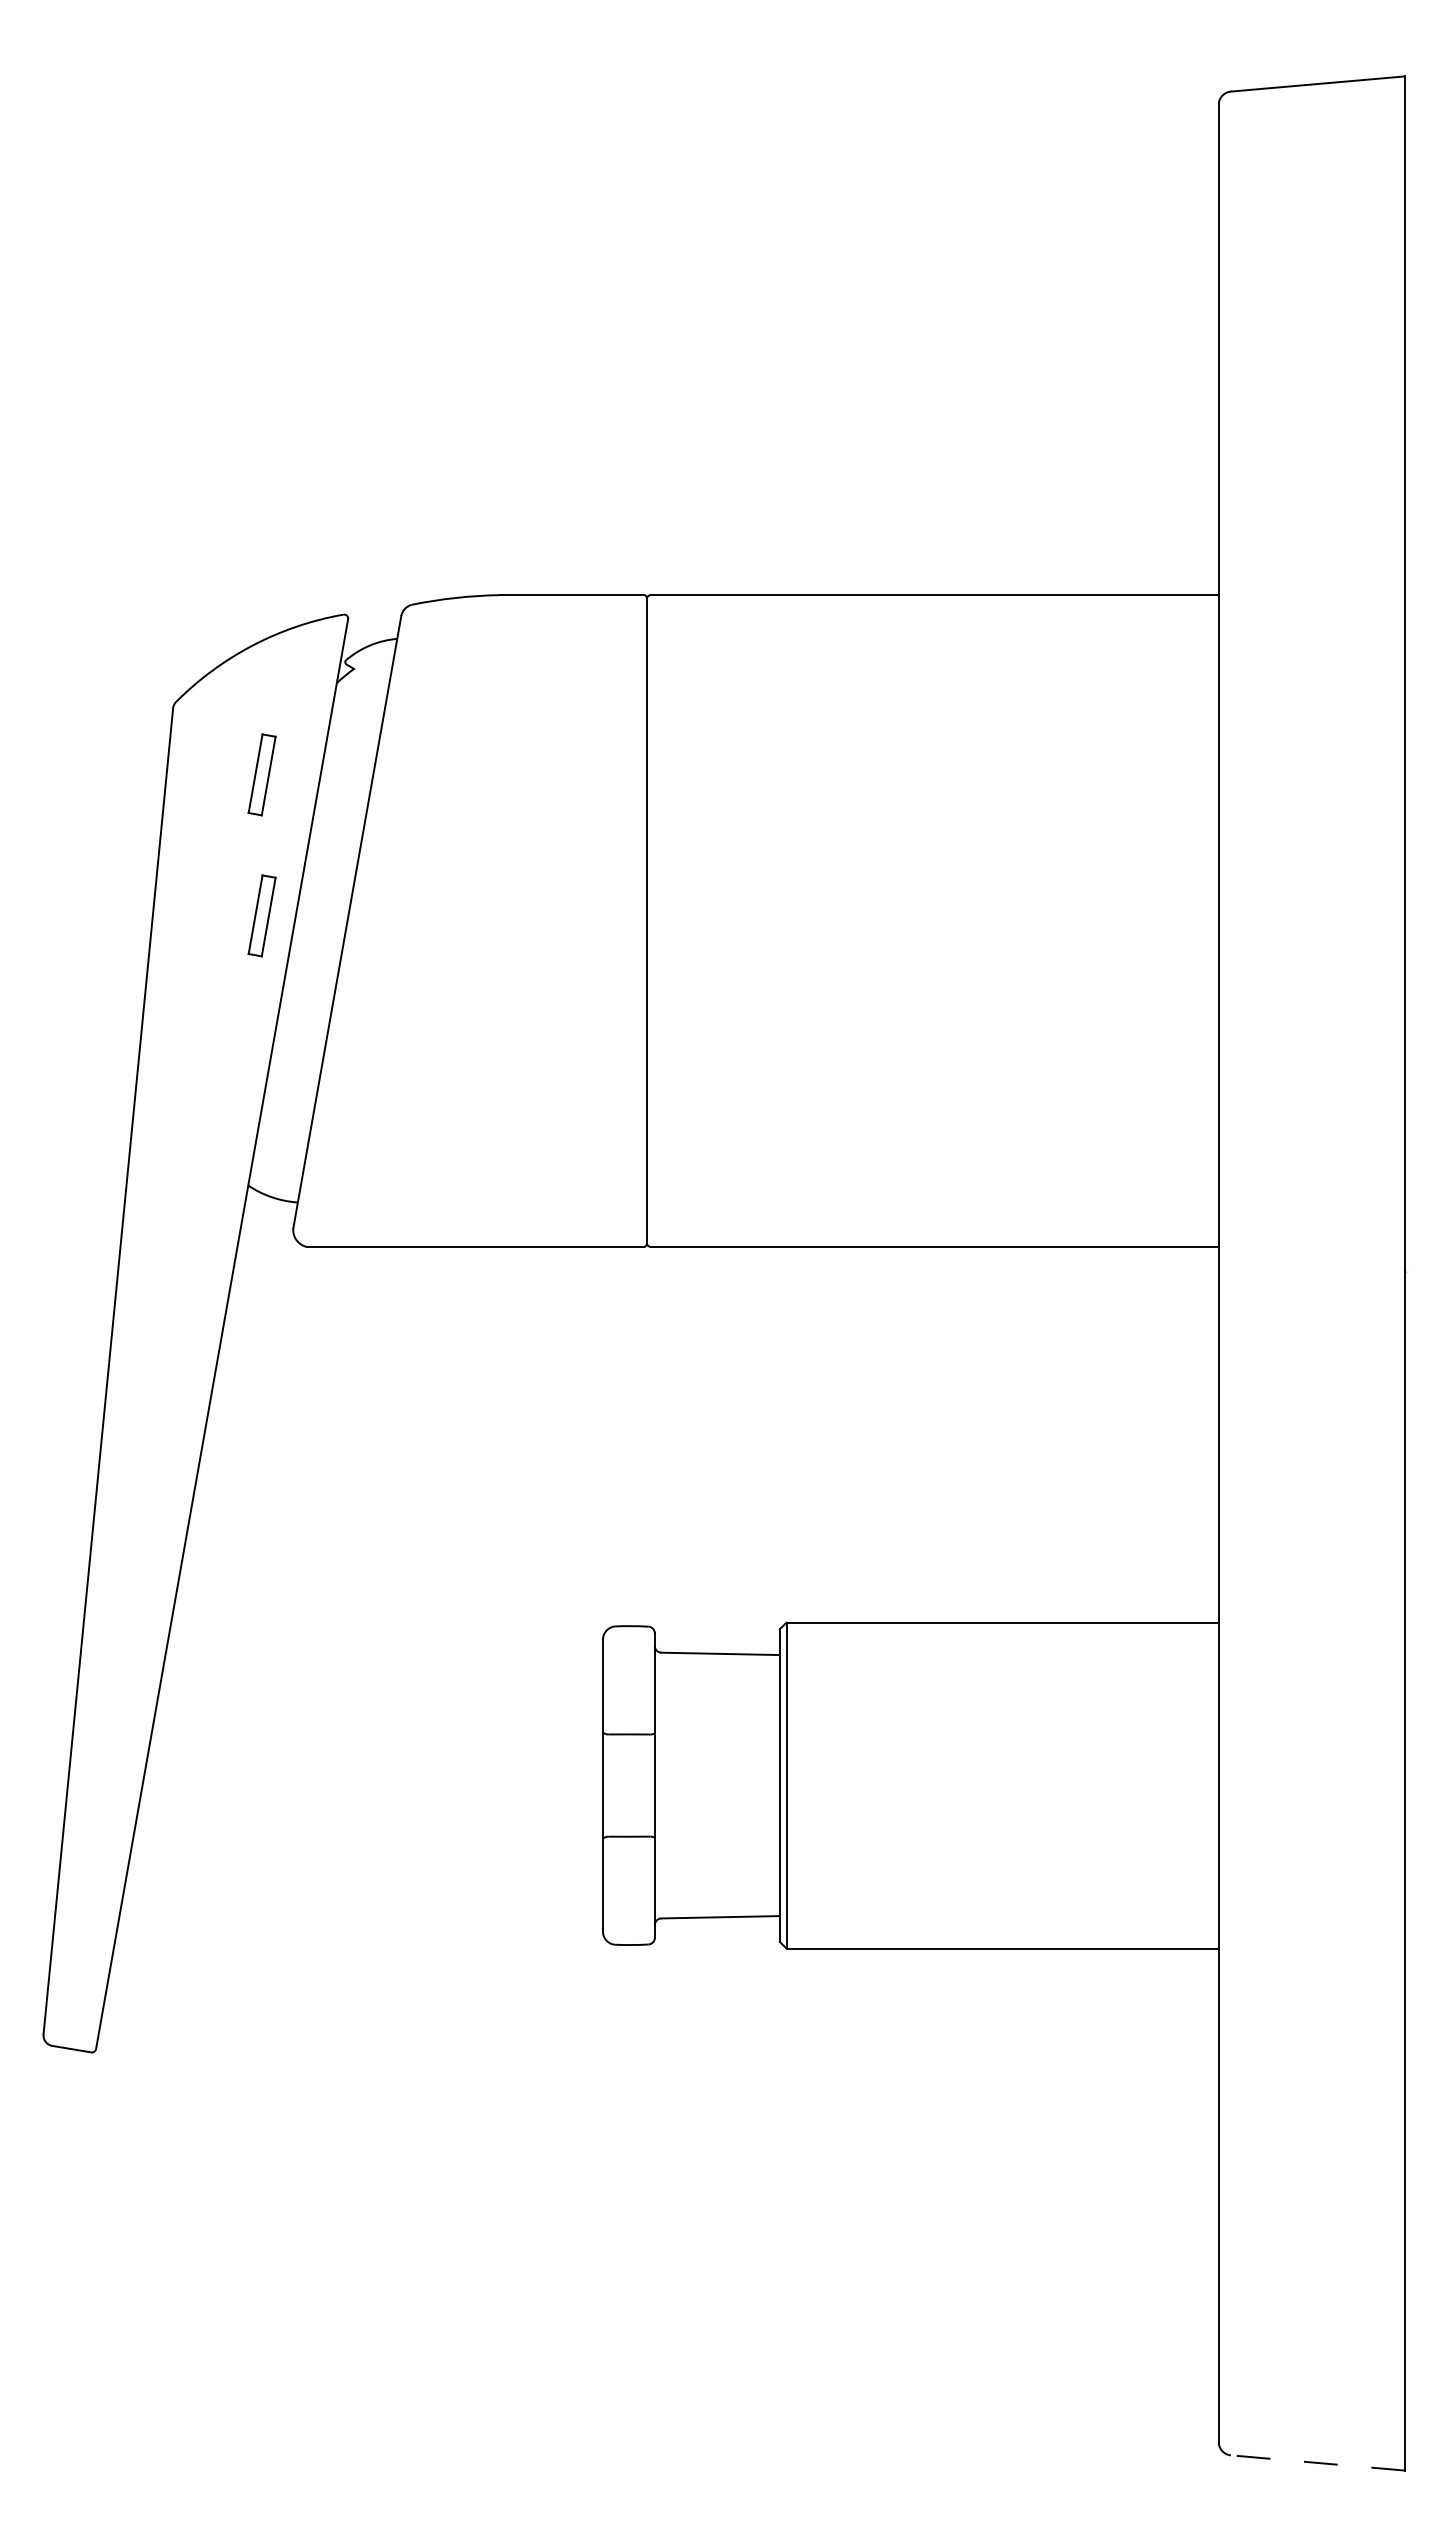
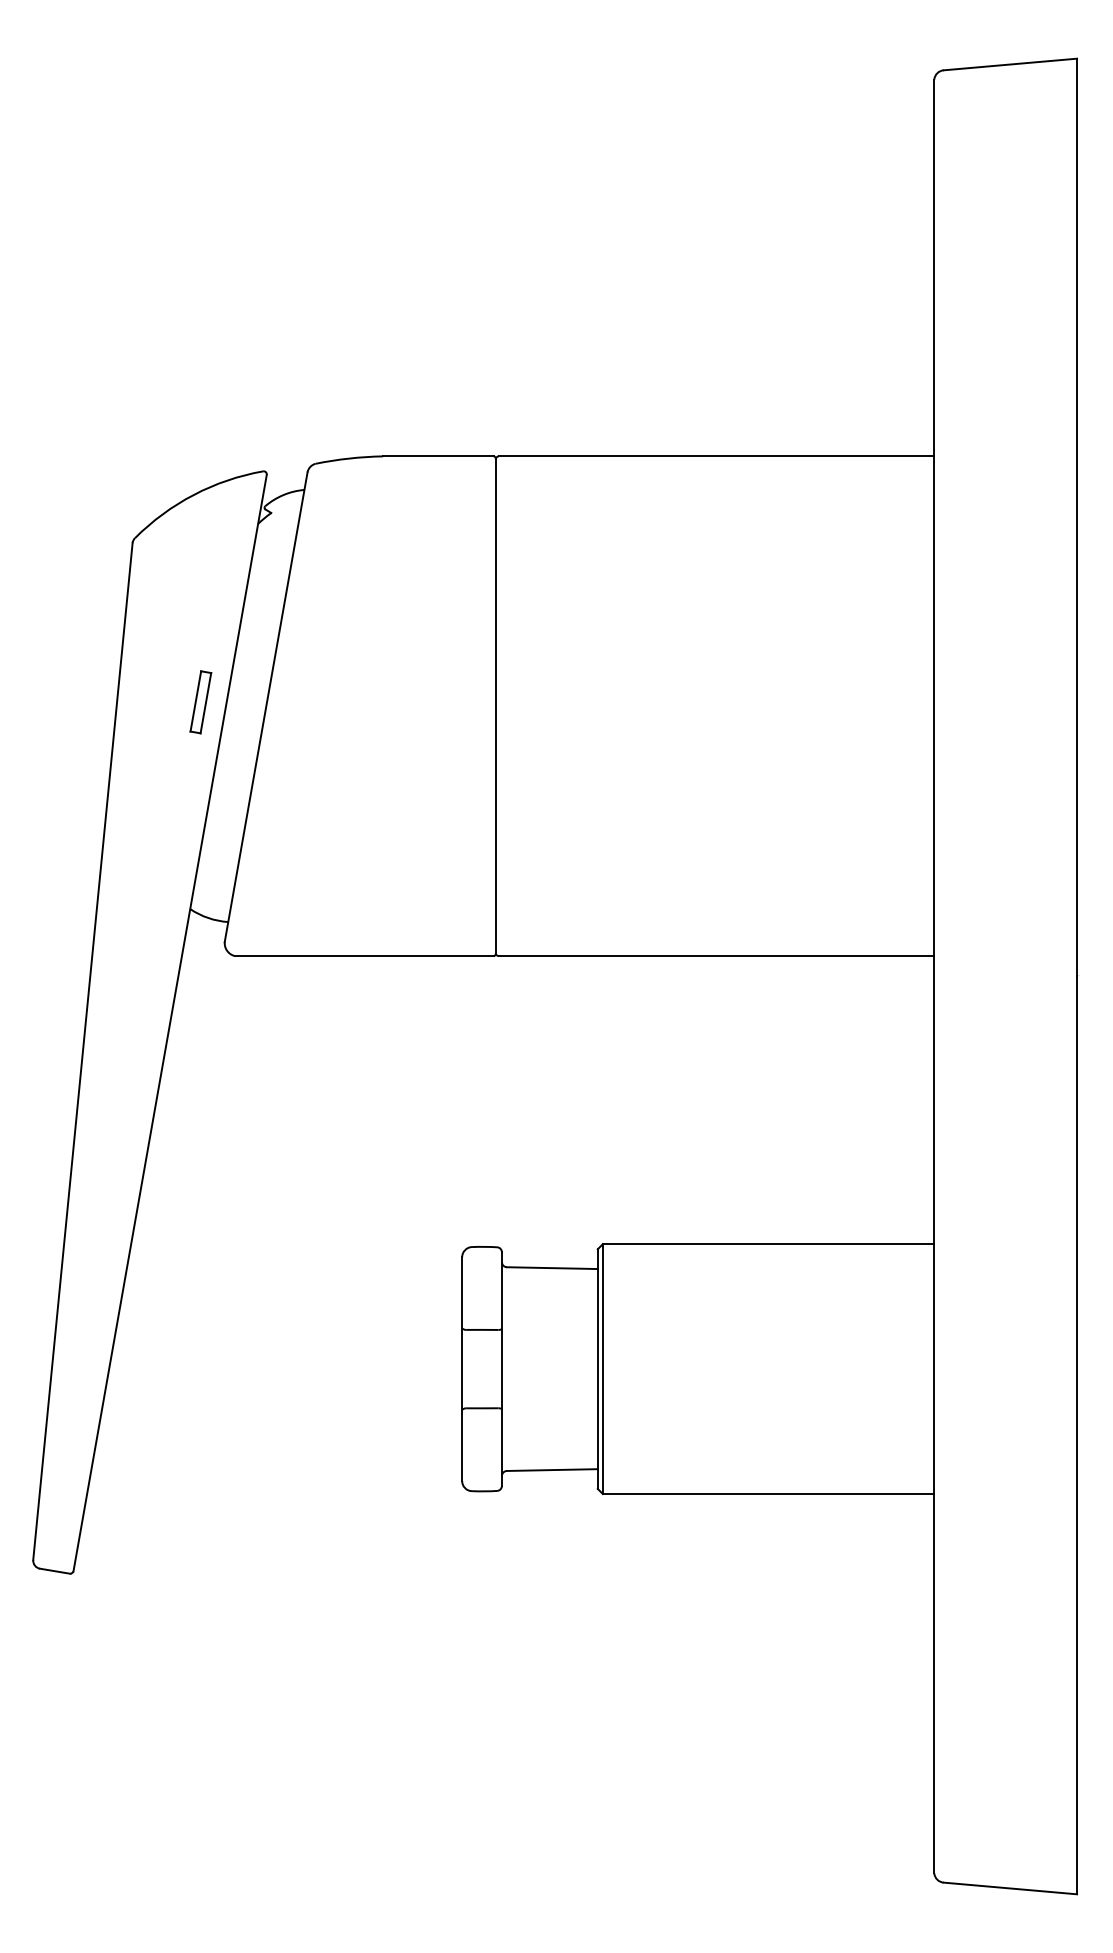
part: (261, 774) -> (200, 593), removed
line: (1317, 2462) -> (1010, 1888), dashed -> solid

